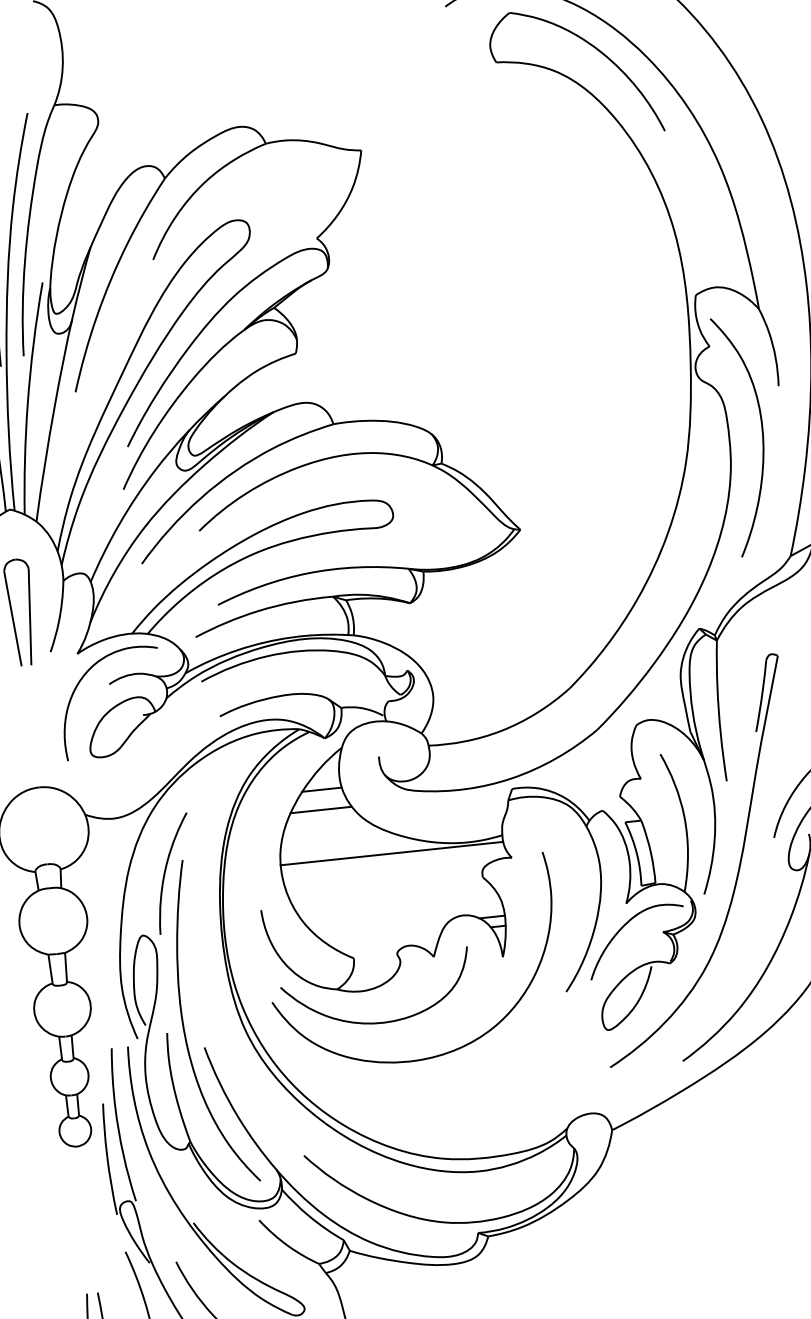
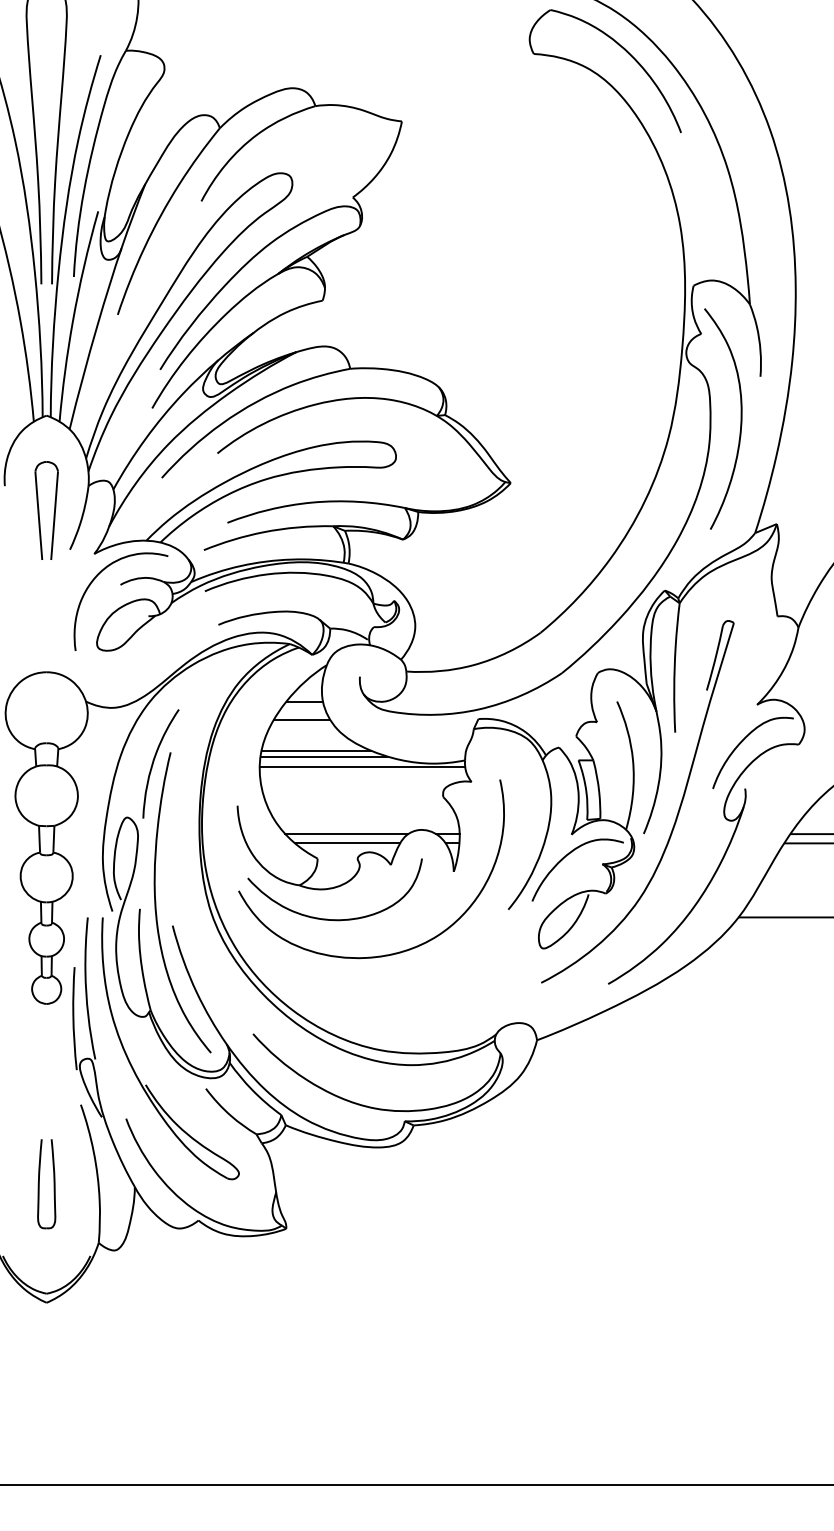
line: (339, 841) -> (315, 750), added
line: (348, 847) -> (323, 756), added
line: (382, 928) -> (346, 834), added
line: (384, 938) -> (347, 843), added

